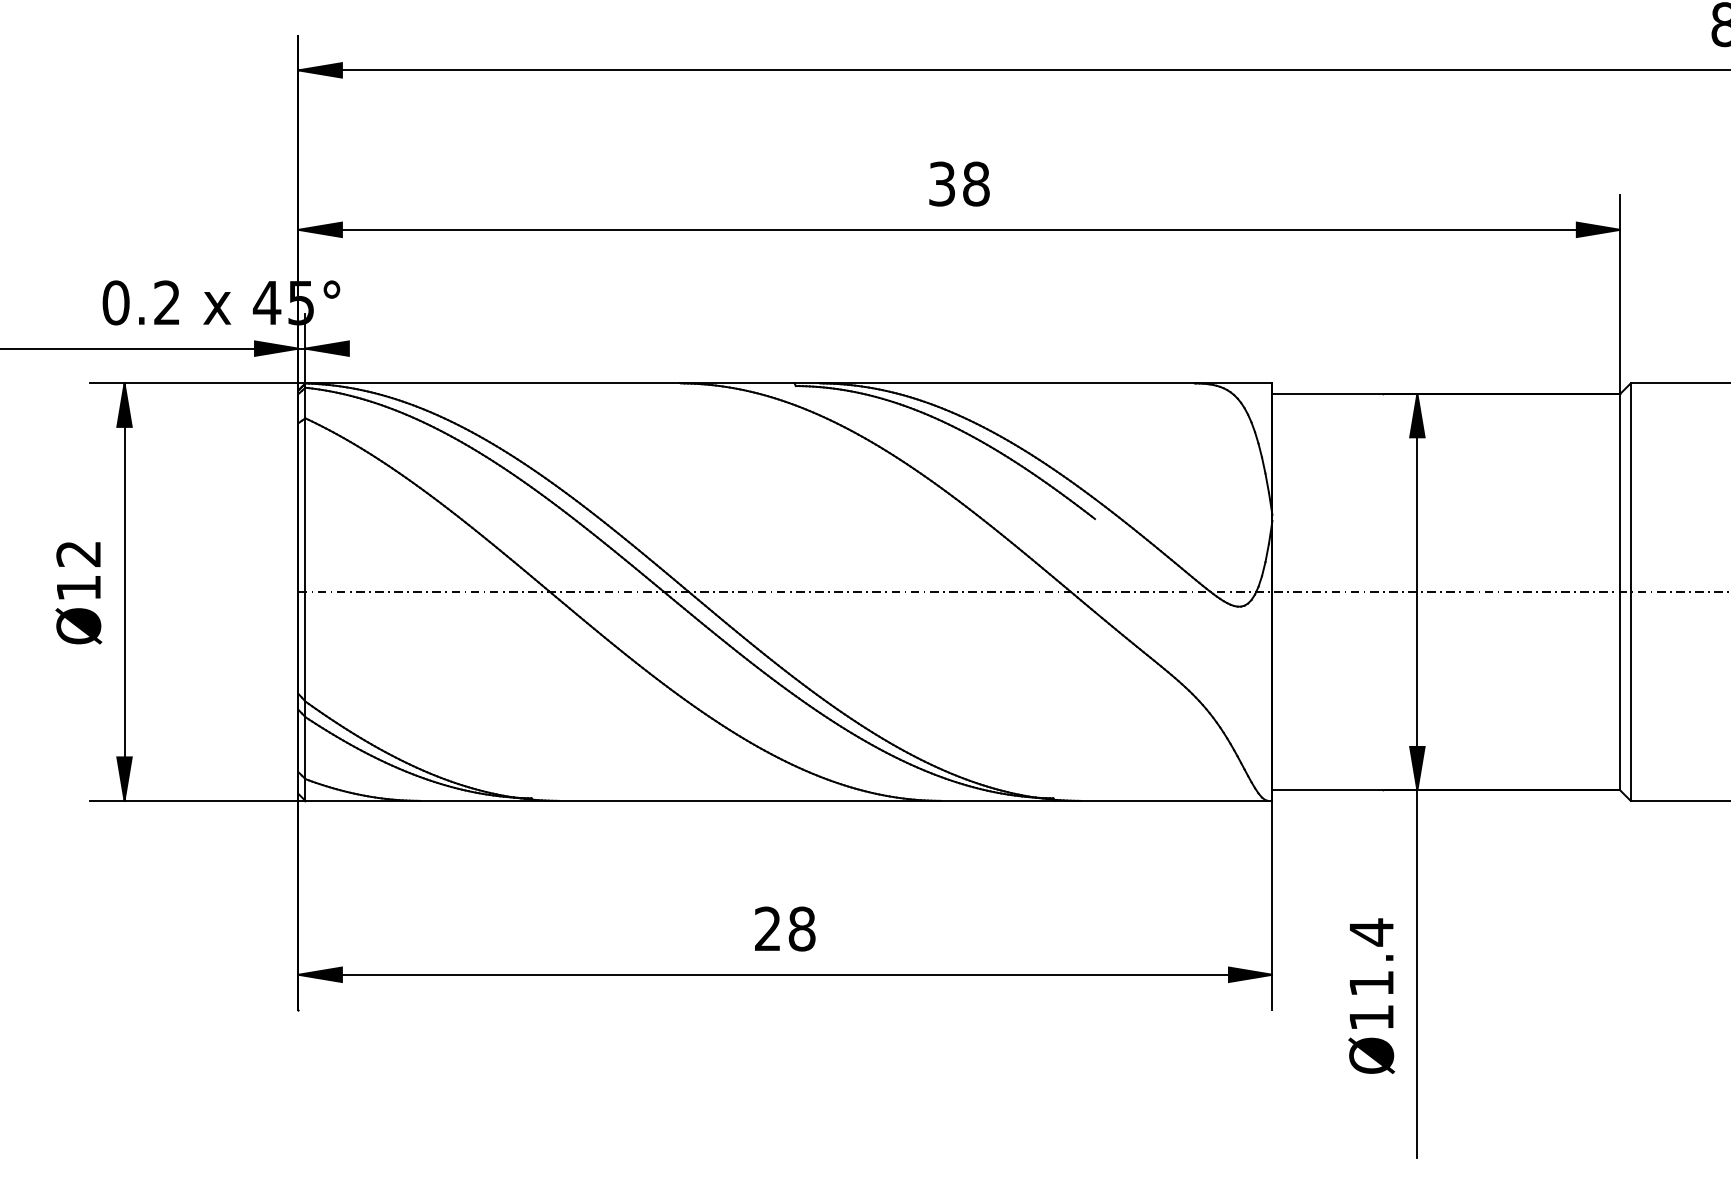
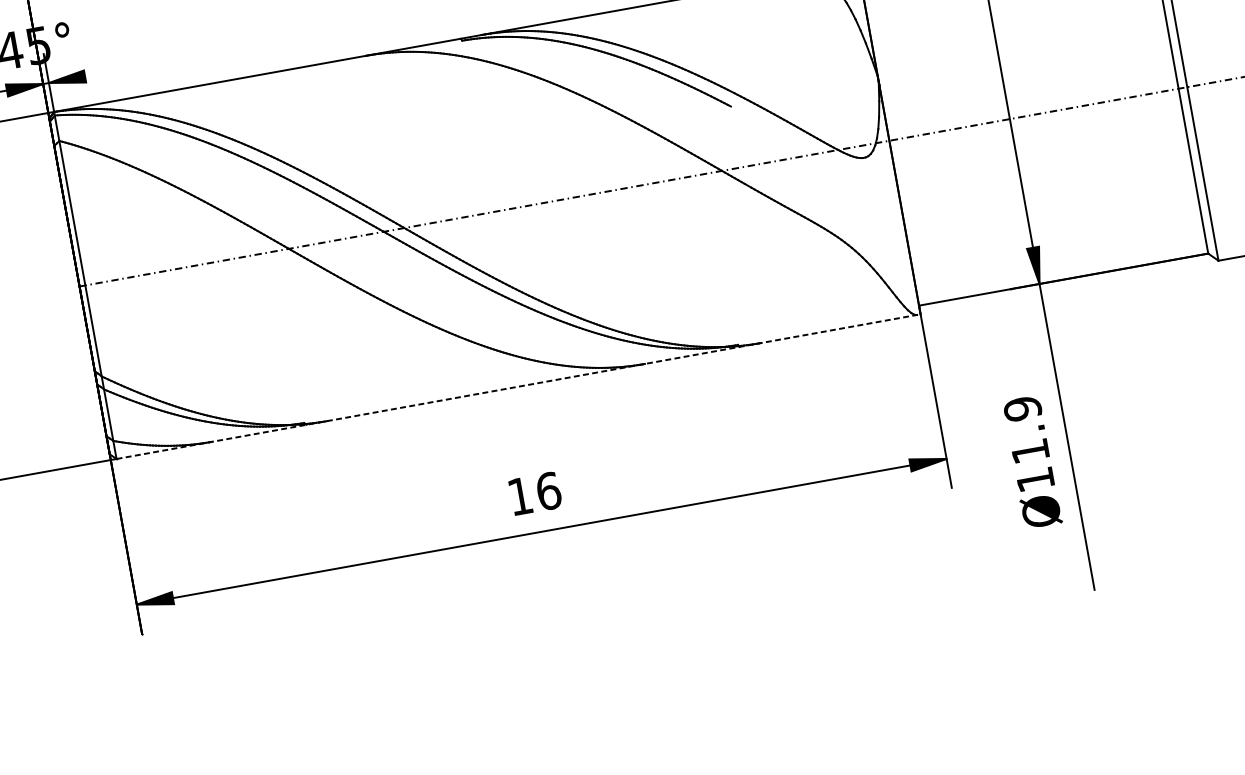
line: (788, 800) -> (518, 386), solid -> dashed
text: (785, 928) -> (534, 493), 28 -> 16
text: (1371, 932) -> (1022, 408), Ø11.4 -> Ø11.9

